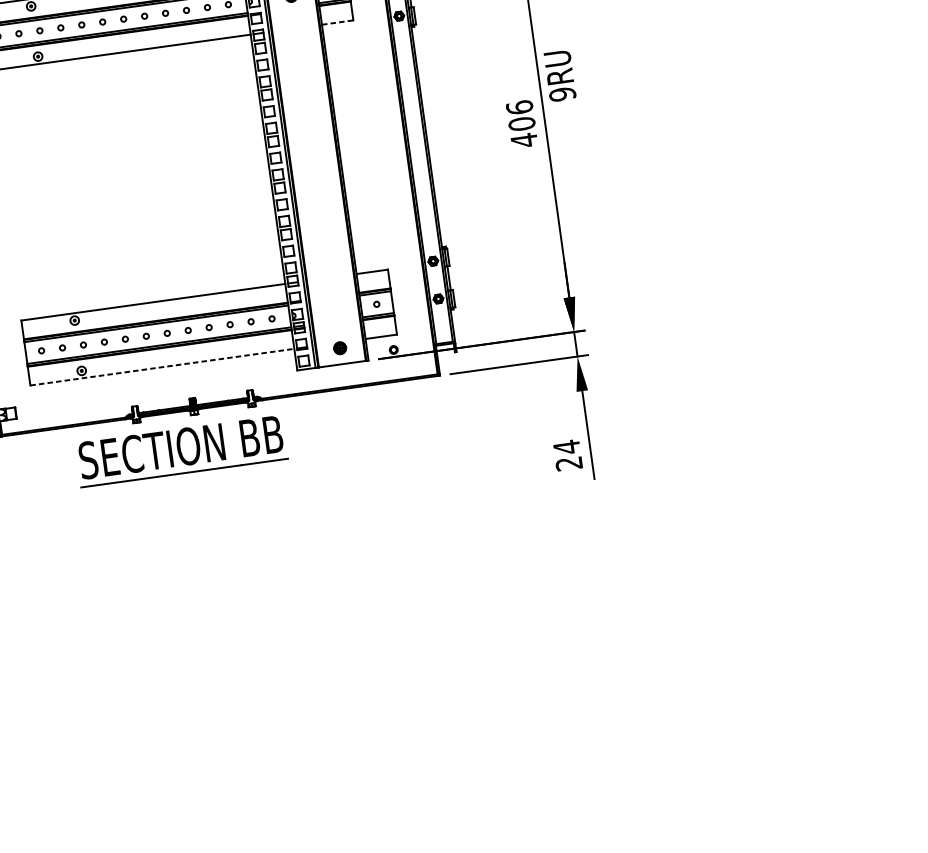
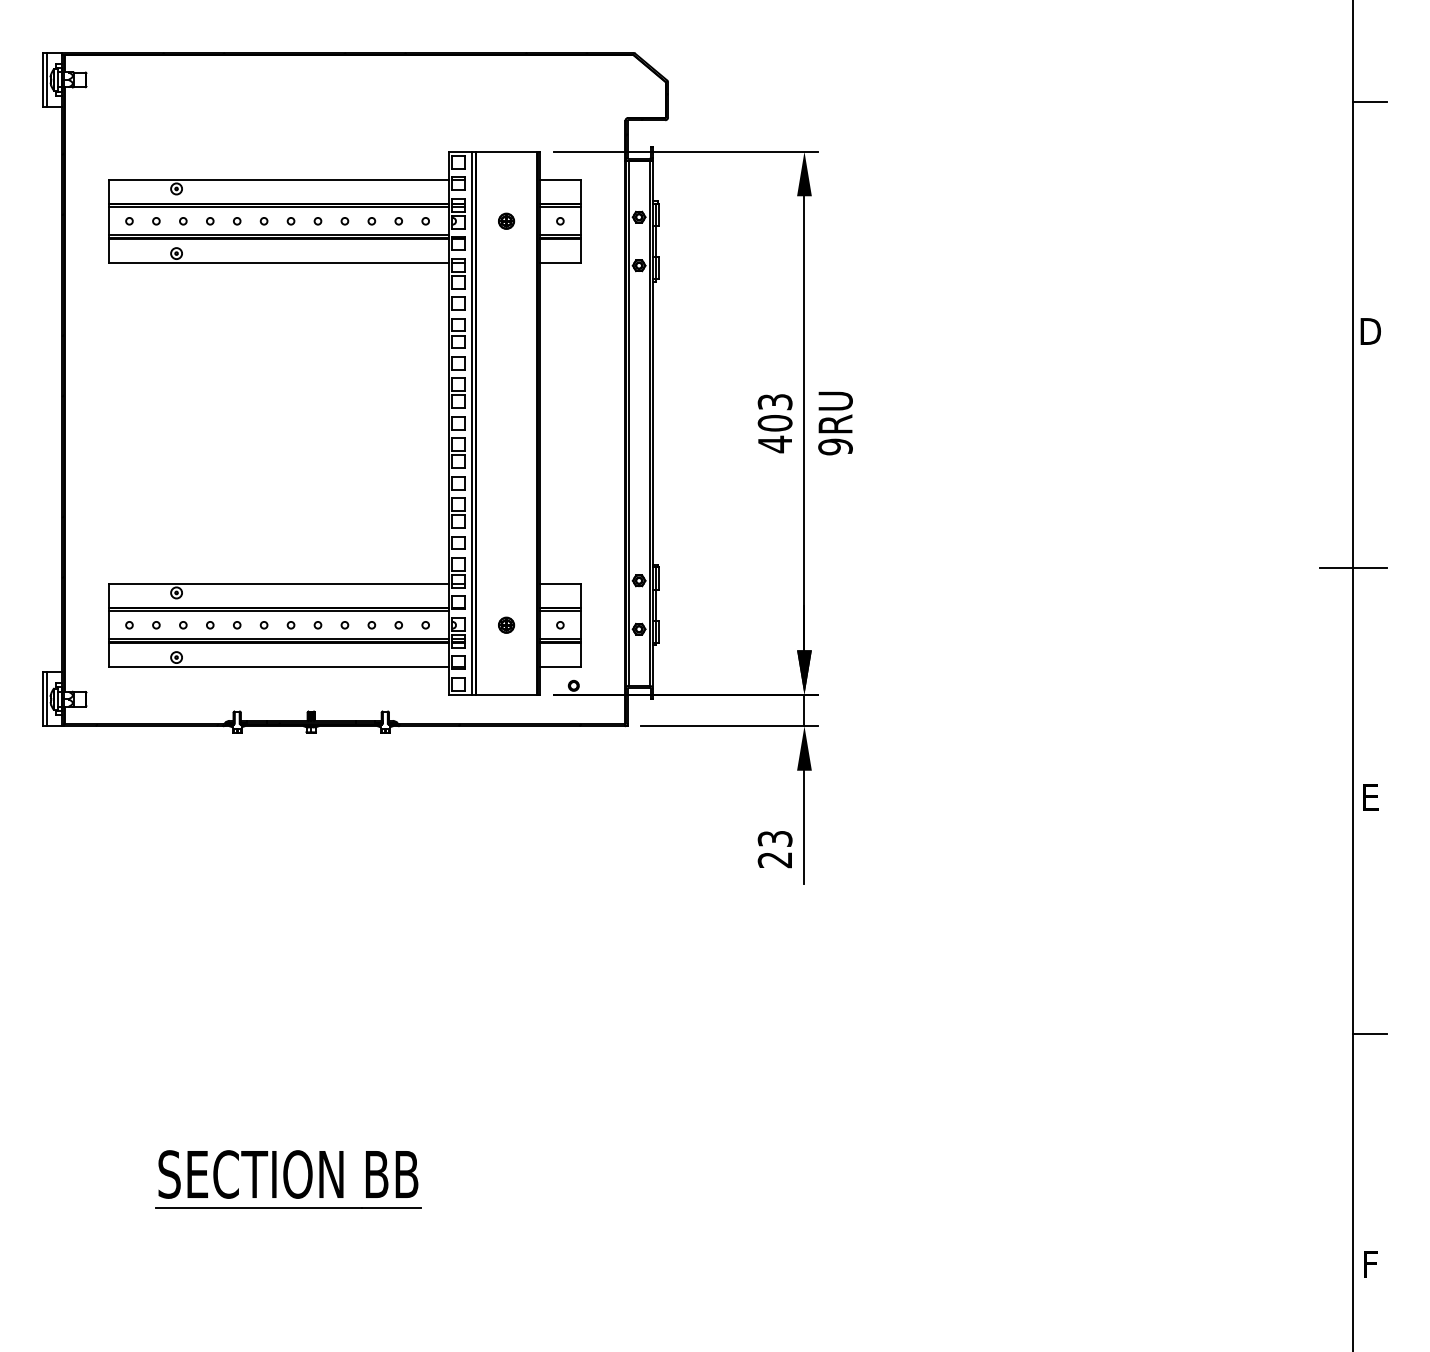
line: (337, 22) -> (560, 263), dashed -> solid
text: (560, 76) -> (835, 423), moved
text: (519, 107) -> (774, 401), 406 -> 403
part: (340, 347) -> (506, 624), moved
line: (162, 367) -> (278, 667), dashed -> solid
text: (566, 447) -> (774, 838), 24 -> 23
part: (181, 451) -> (288, 1179), moved

